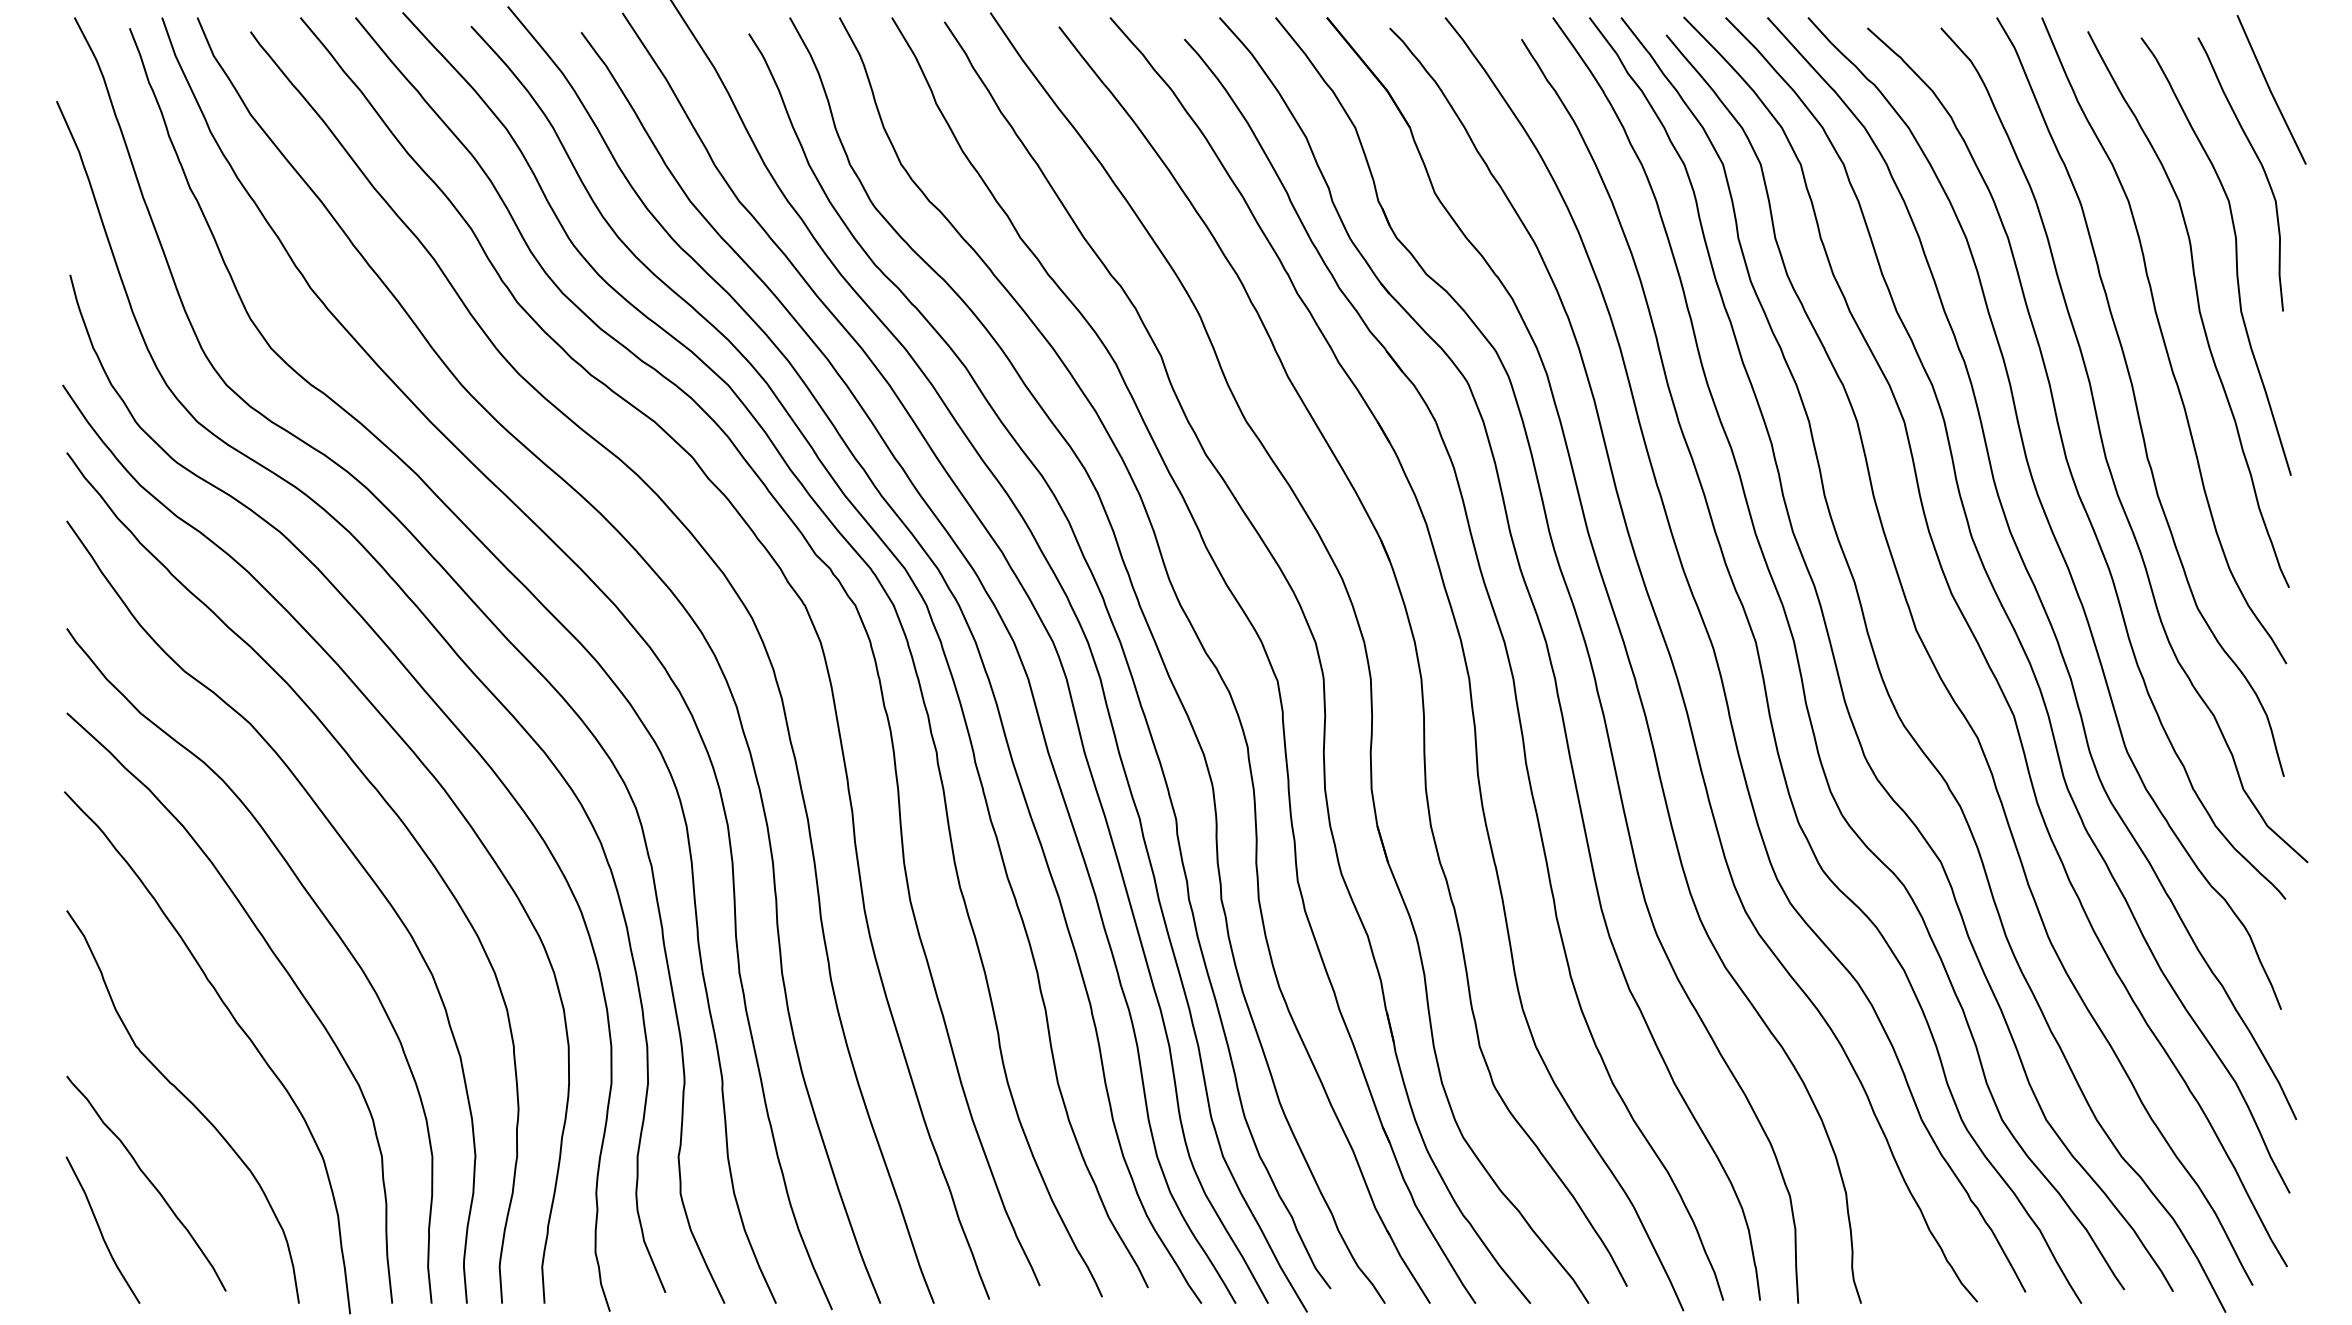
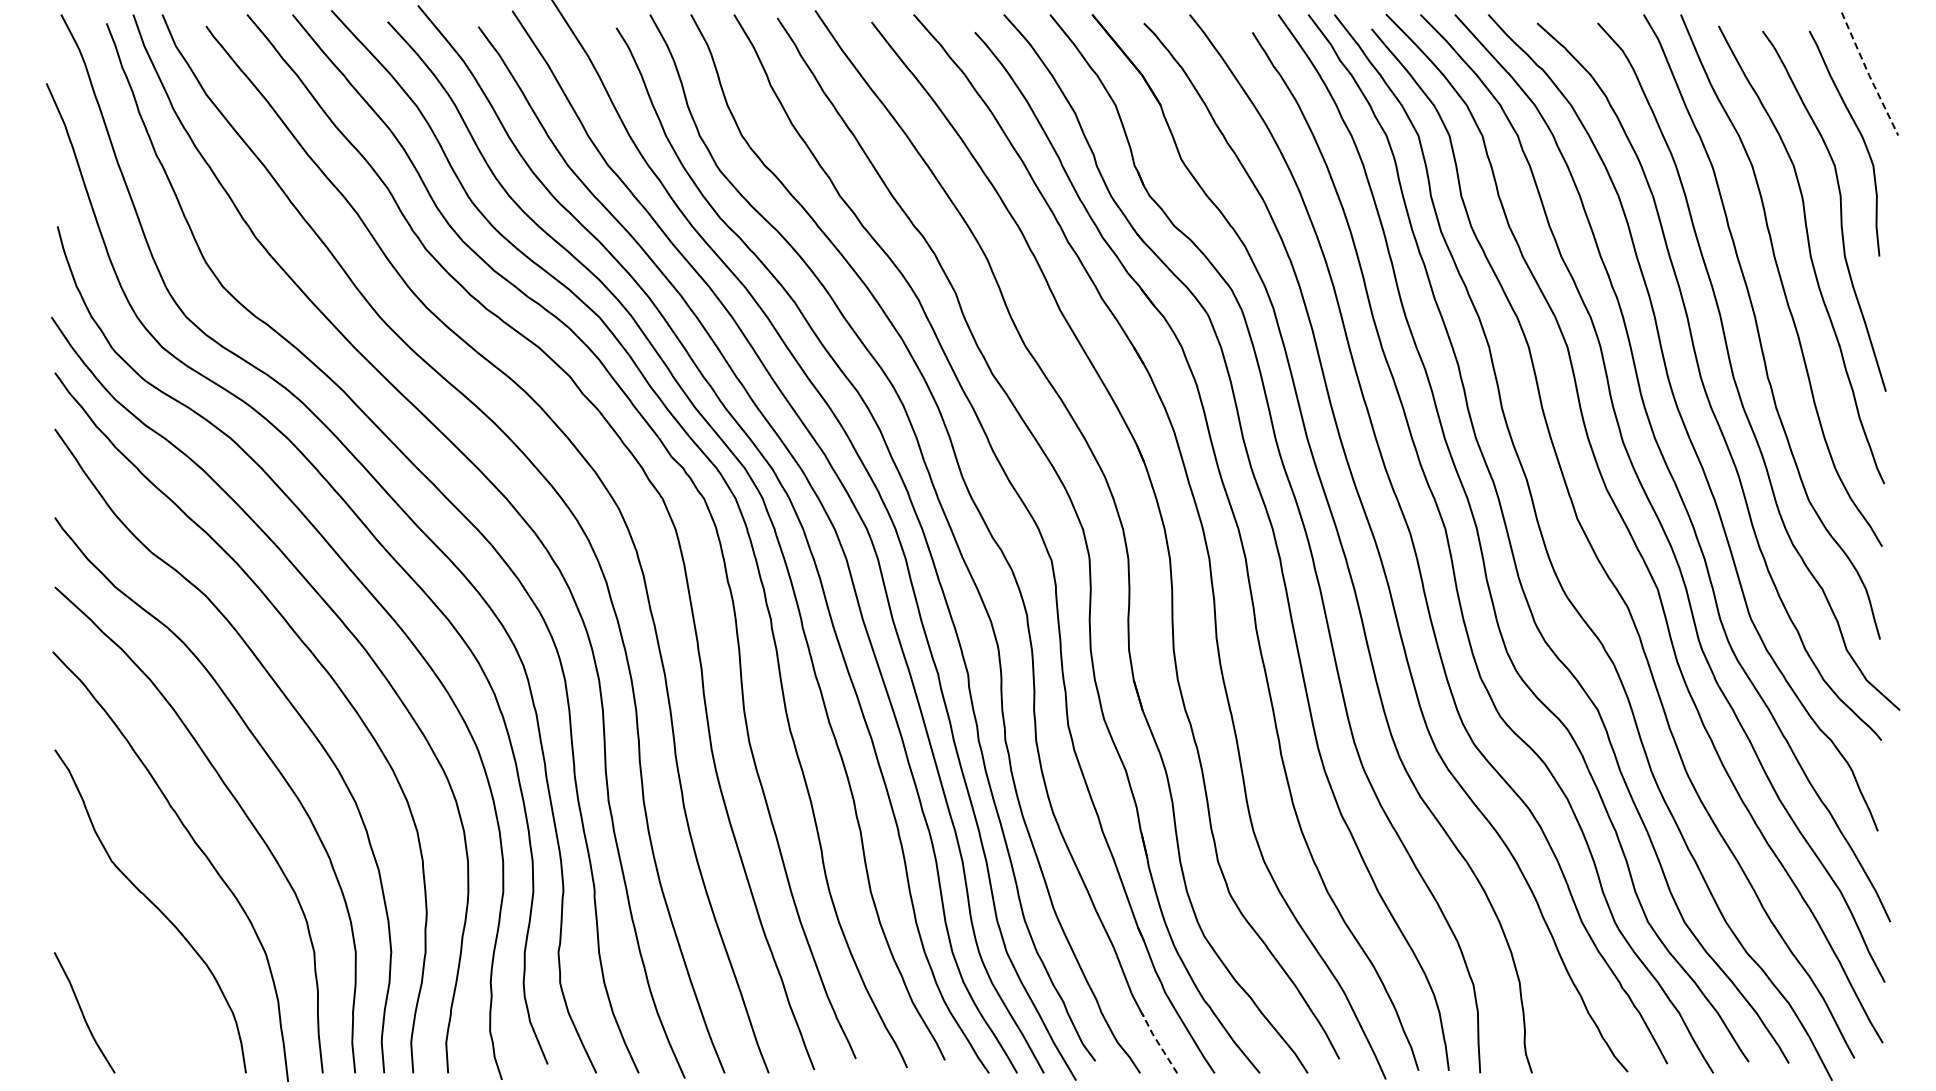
line: (2271, 91) -> (1869, 75), solid -> dashed
curve: (148, 1182) -> (122, 973), removed
line: (1407, 1266) -> (1158, 1042), solid -> dashed

